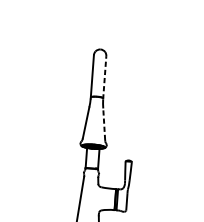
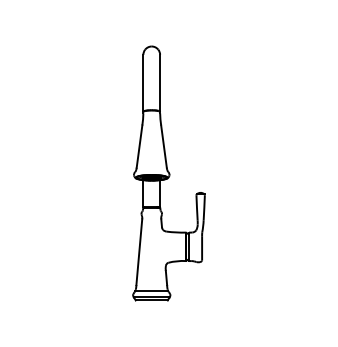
line: (105, 77) -> (160, 83), dashed -> solid
line: (103, 124) -> (163, 146), dashed -> solid

